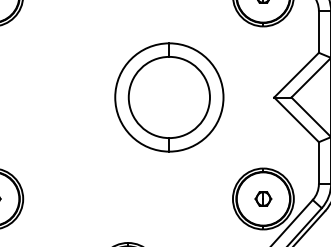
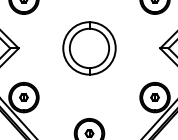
part: (169, 97) -> (89, 48), moved

